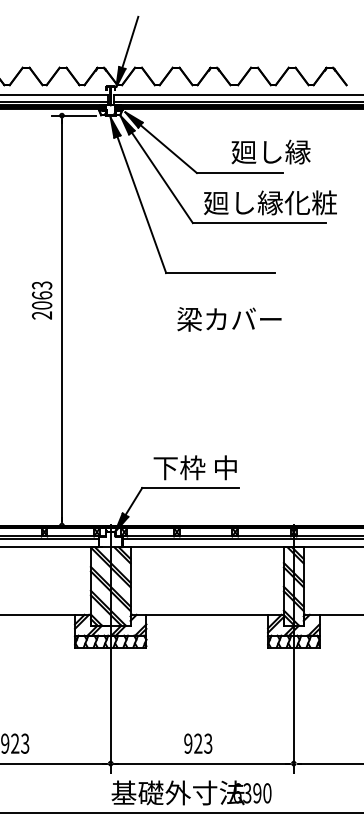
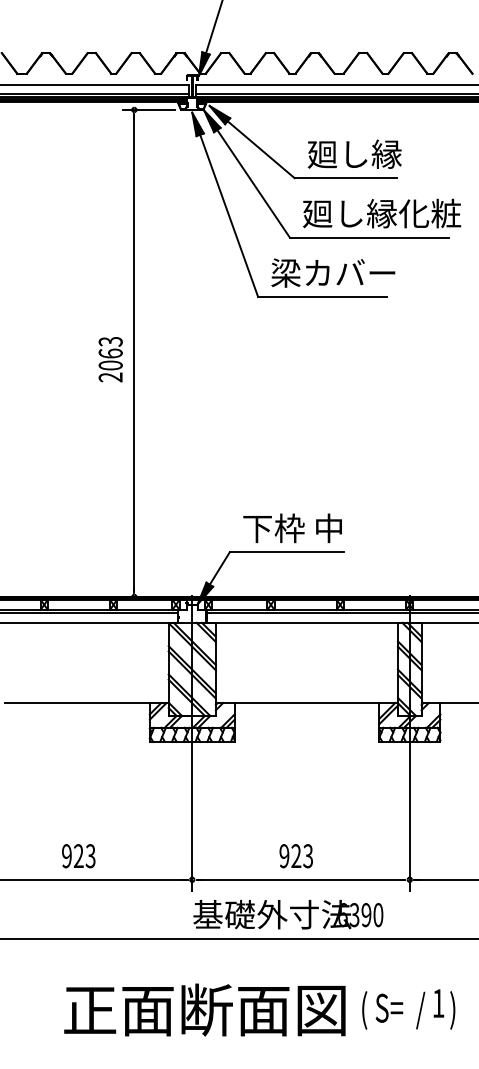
text: (270, 151) -> (354, 153), moved
text: (41, 300) -> (110, 359), moved
text: (229, 318) -> (333, 272), moved

